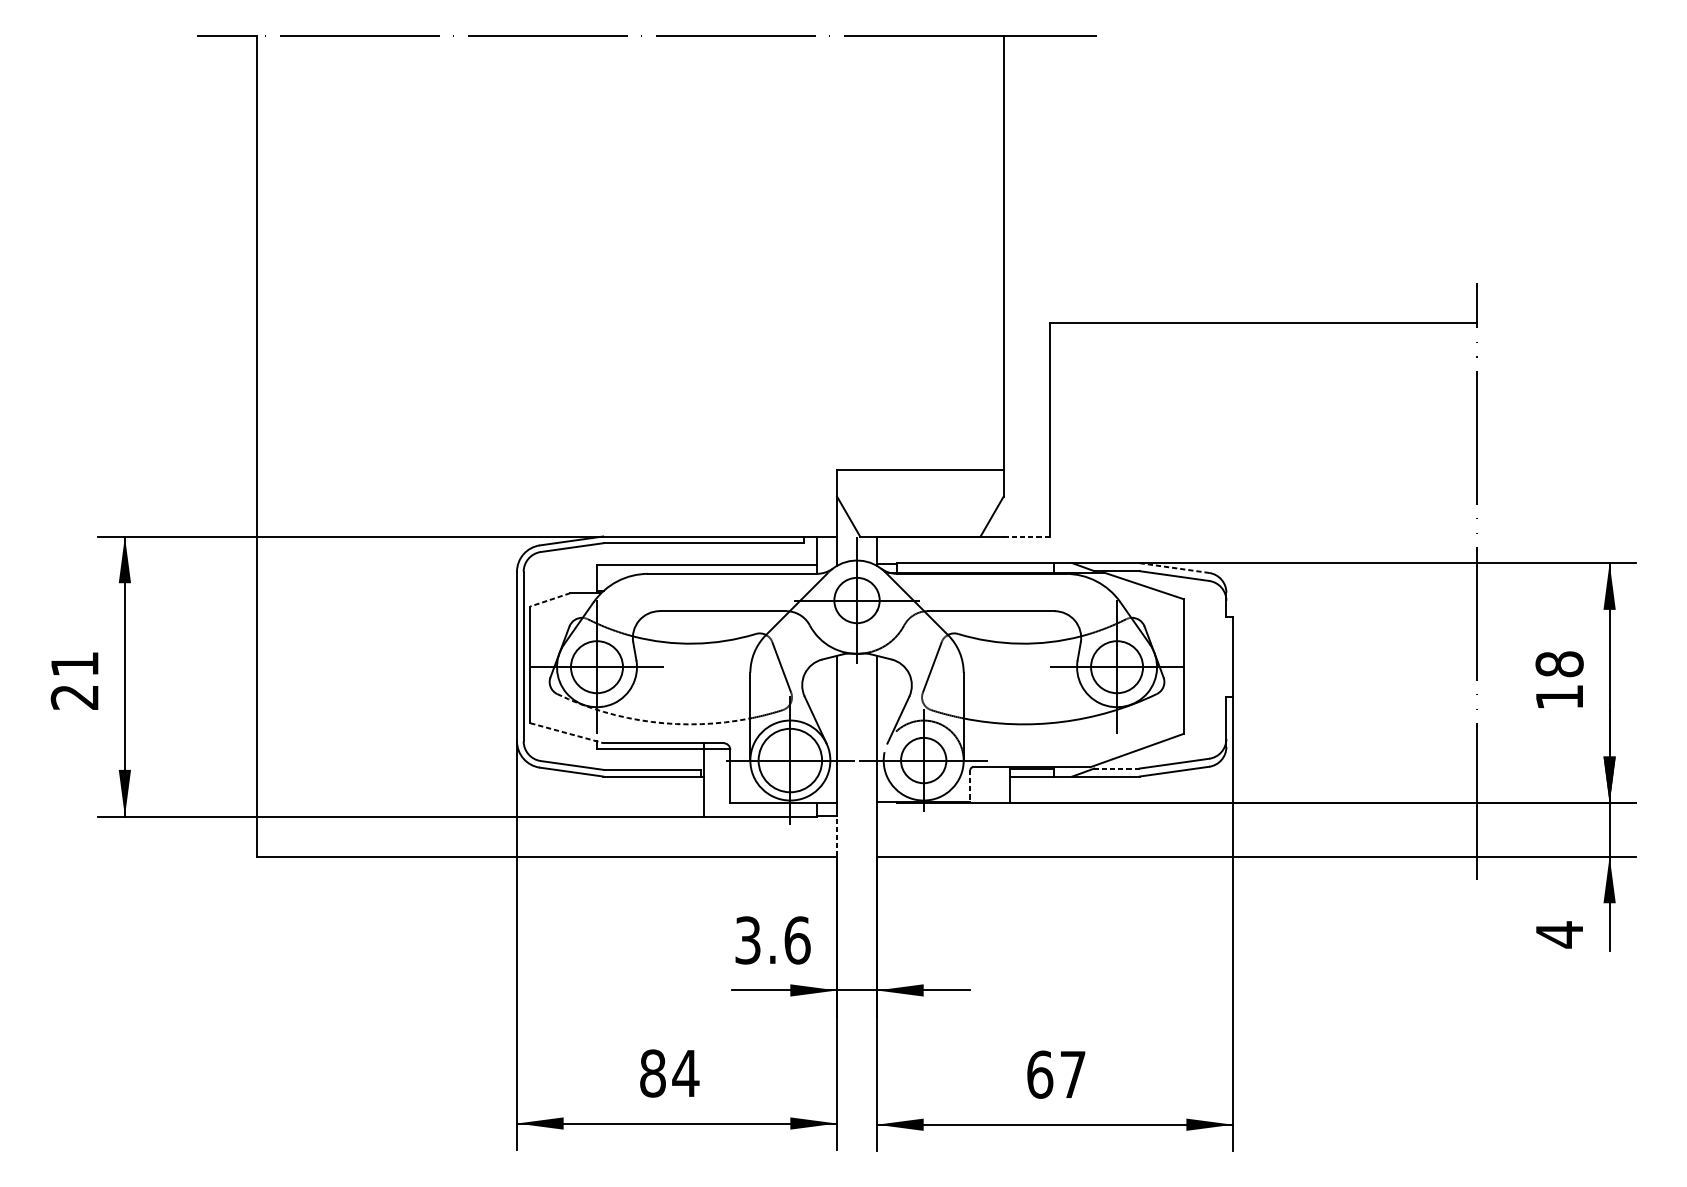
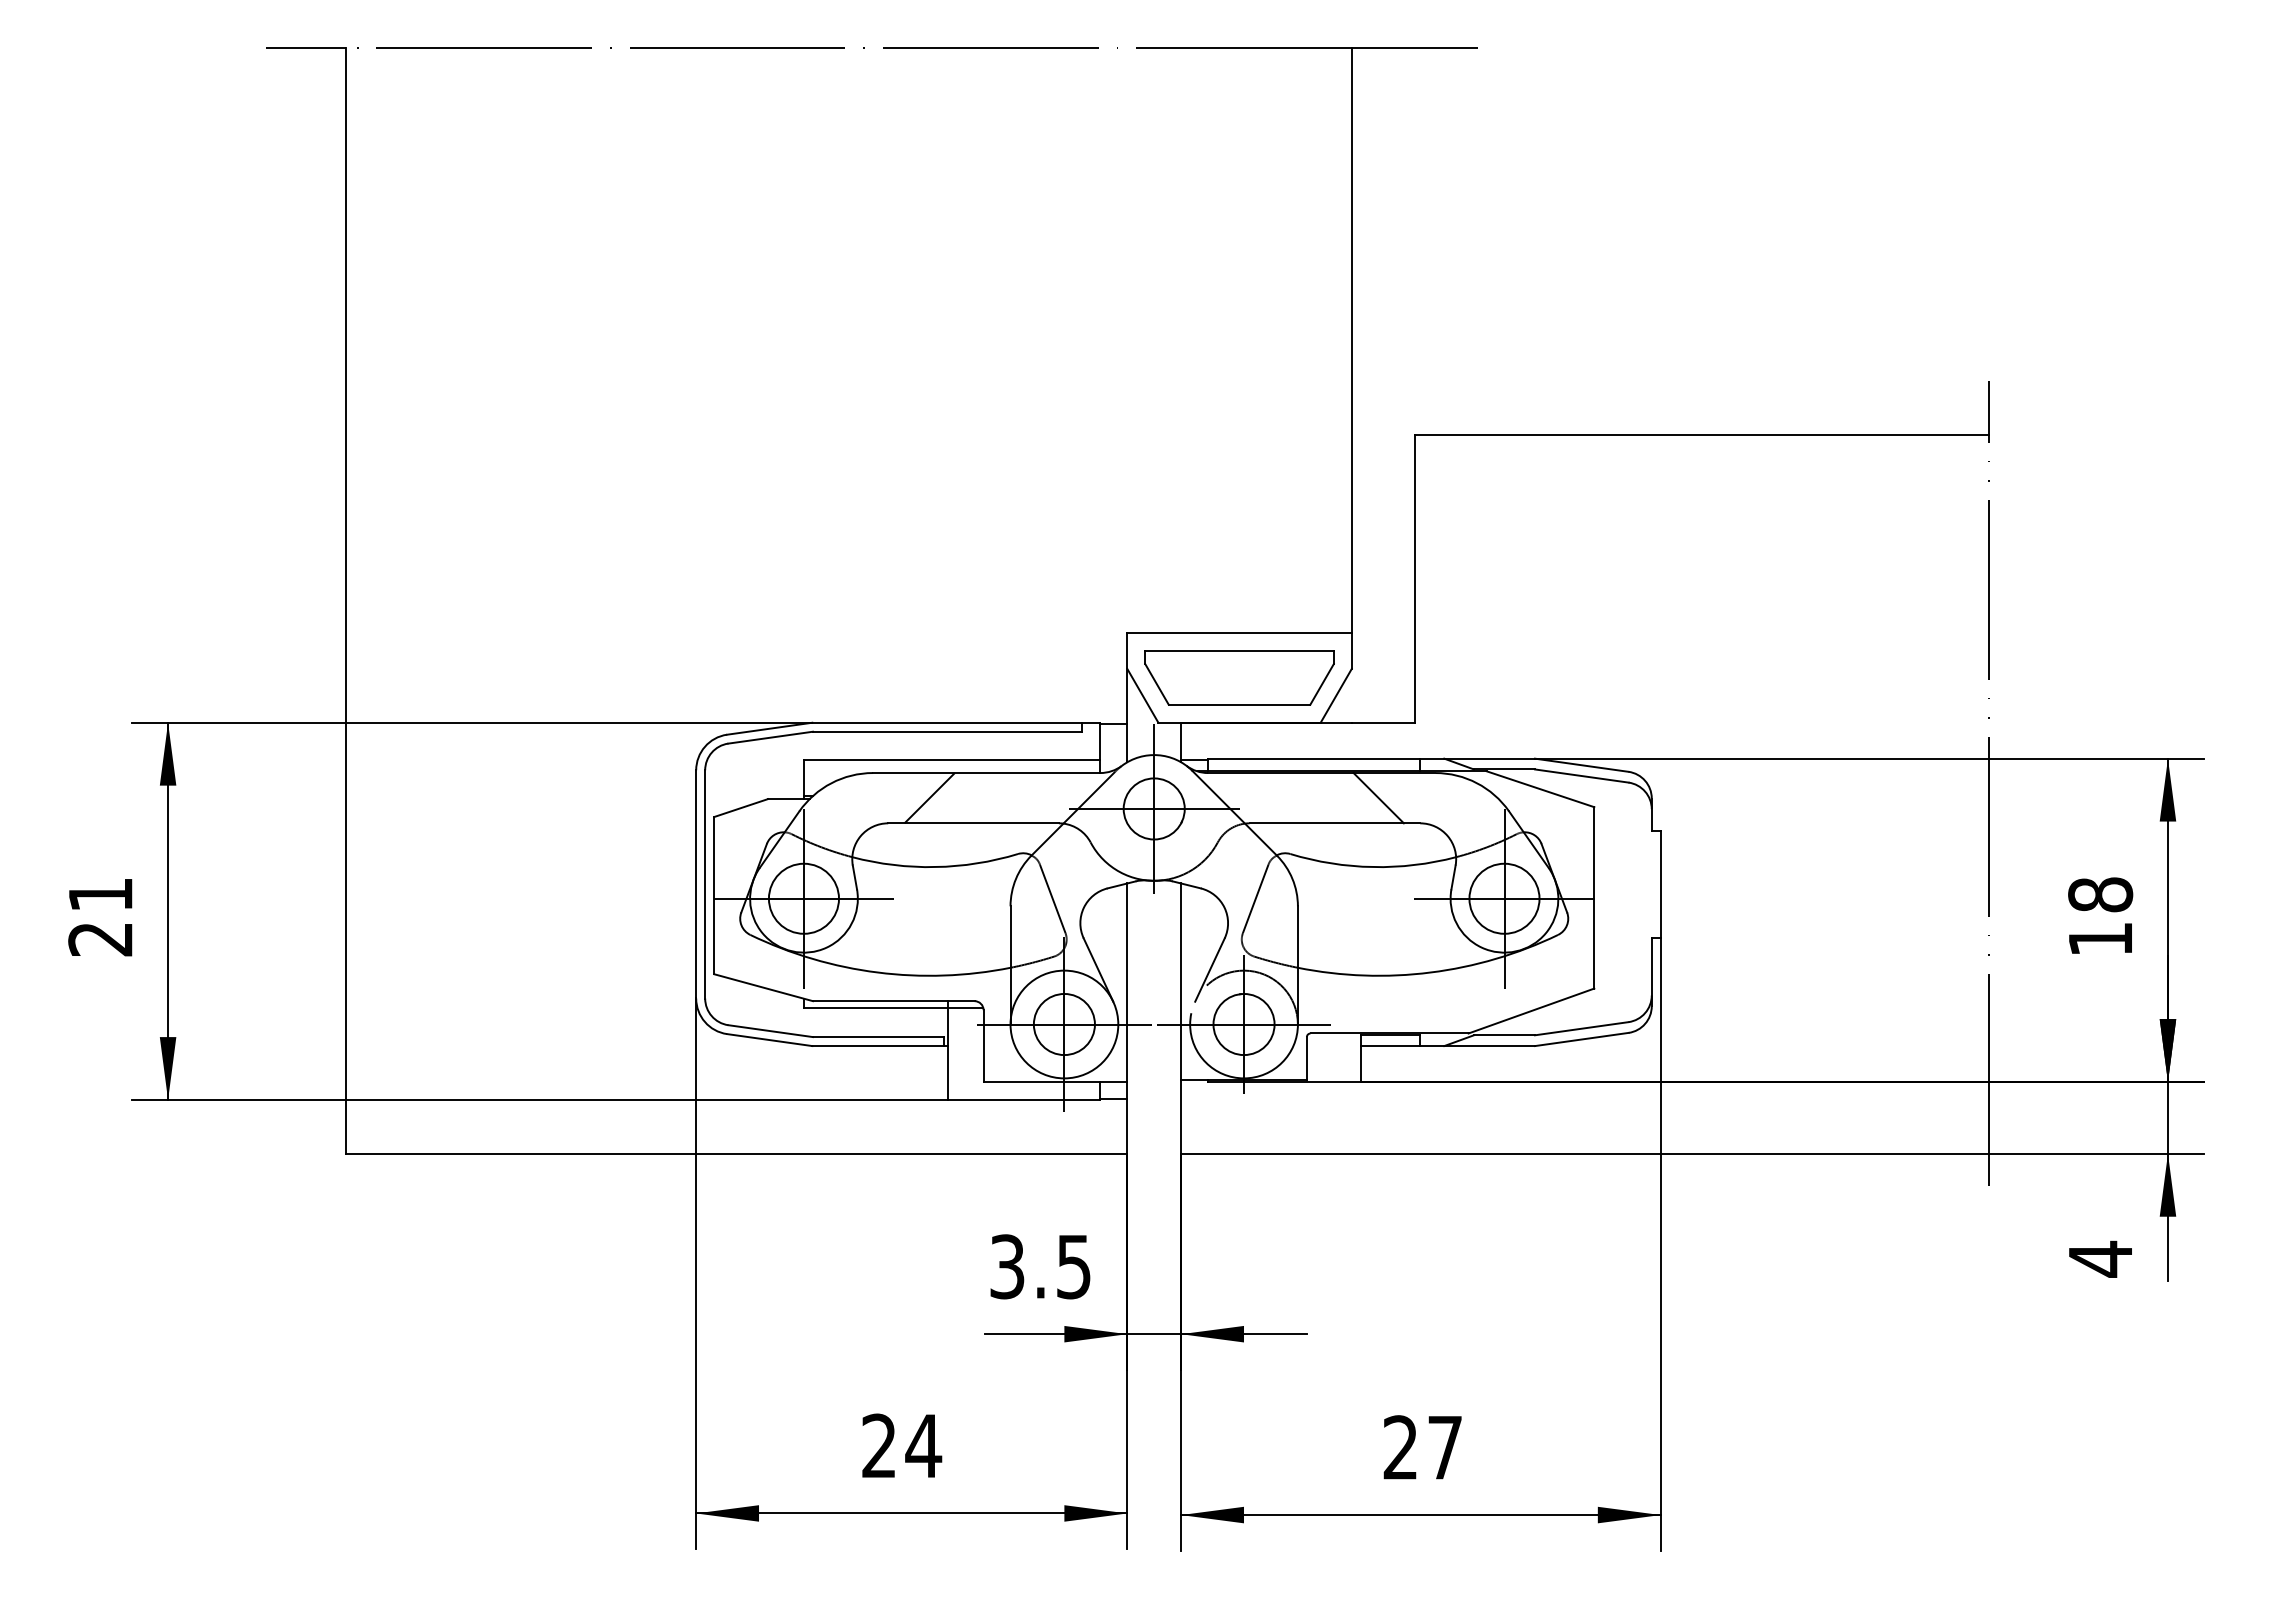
part: (920, 502) -> (1239, 677), added
line: (1027, 536) -> (1383, 722), dashed -> solid
line: (1174, 568) -> (1582, 765), dashed -> solid
line: (690, 592) -> (929, 798), added
line: (1023, 592) -> (1378, 798), added
line: (549, 600) -> (740, 808), dashed -> solid
arc: (651, 721) -> (877, 972), dashed -> solid
line: (567, 733) -> (764, 987), dashed -> solid
circle: (789, 760) -> (1063, 1024), size x0.71
line: (1117, 768) -> (1504, 1035), dashed -> solid
line: (970, 785) -> (1306, 1058), dashed -> solid
line: (837, 835) -> (1127, 1125), dashed -> solid
text: (797, 940) -> (1073, 1266), 3.6 -> 3.5
text: (653, 1073) -> (879, 1445), 84 -> 24
text: (1039, 1074) -> (1400, 1447), 67 -> 27

